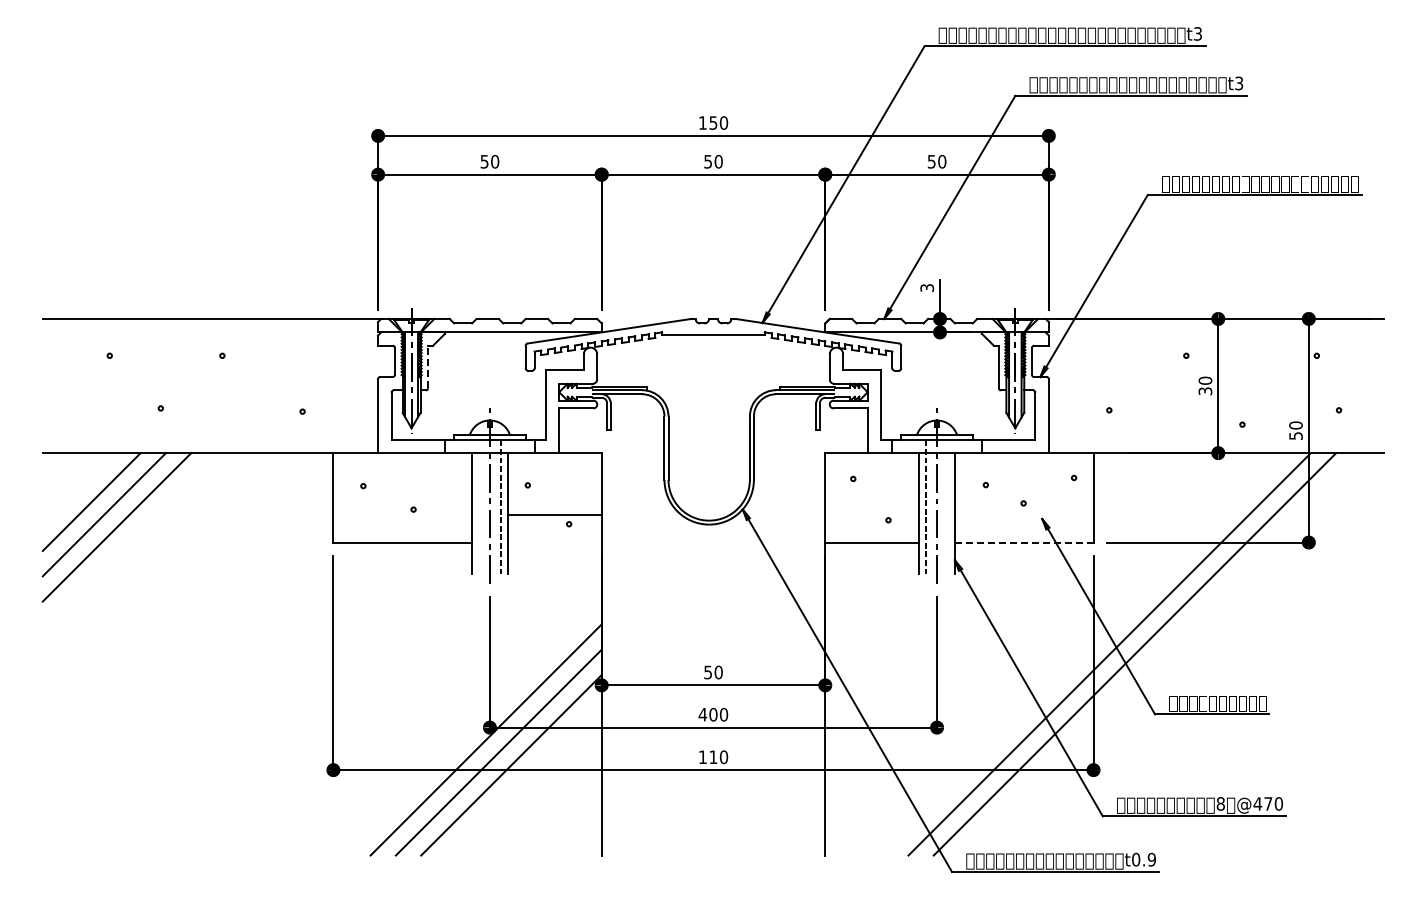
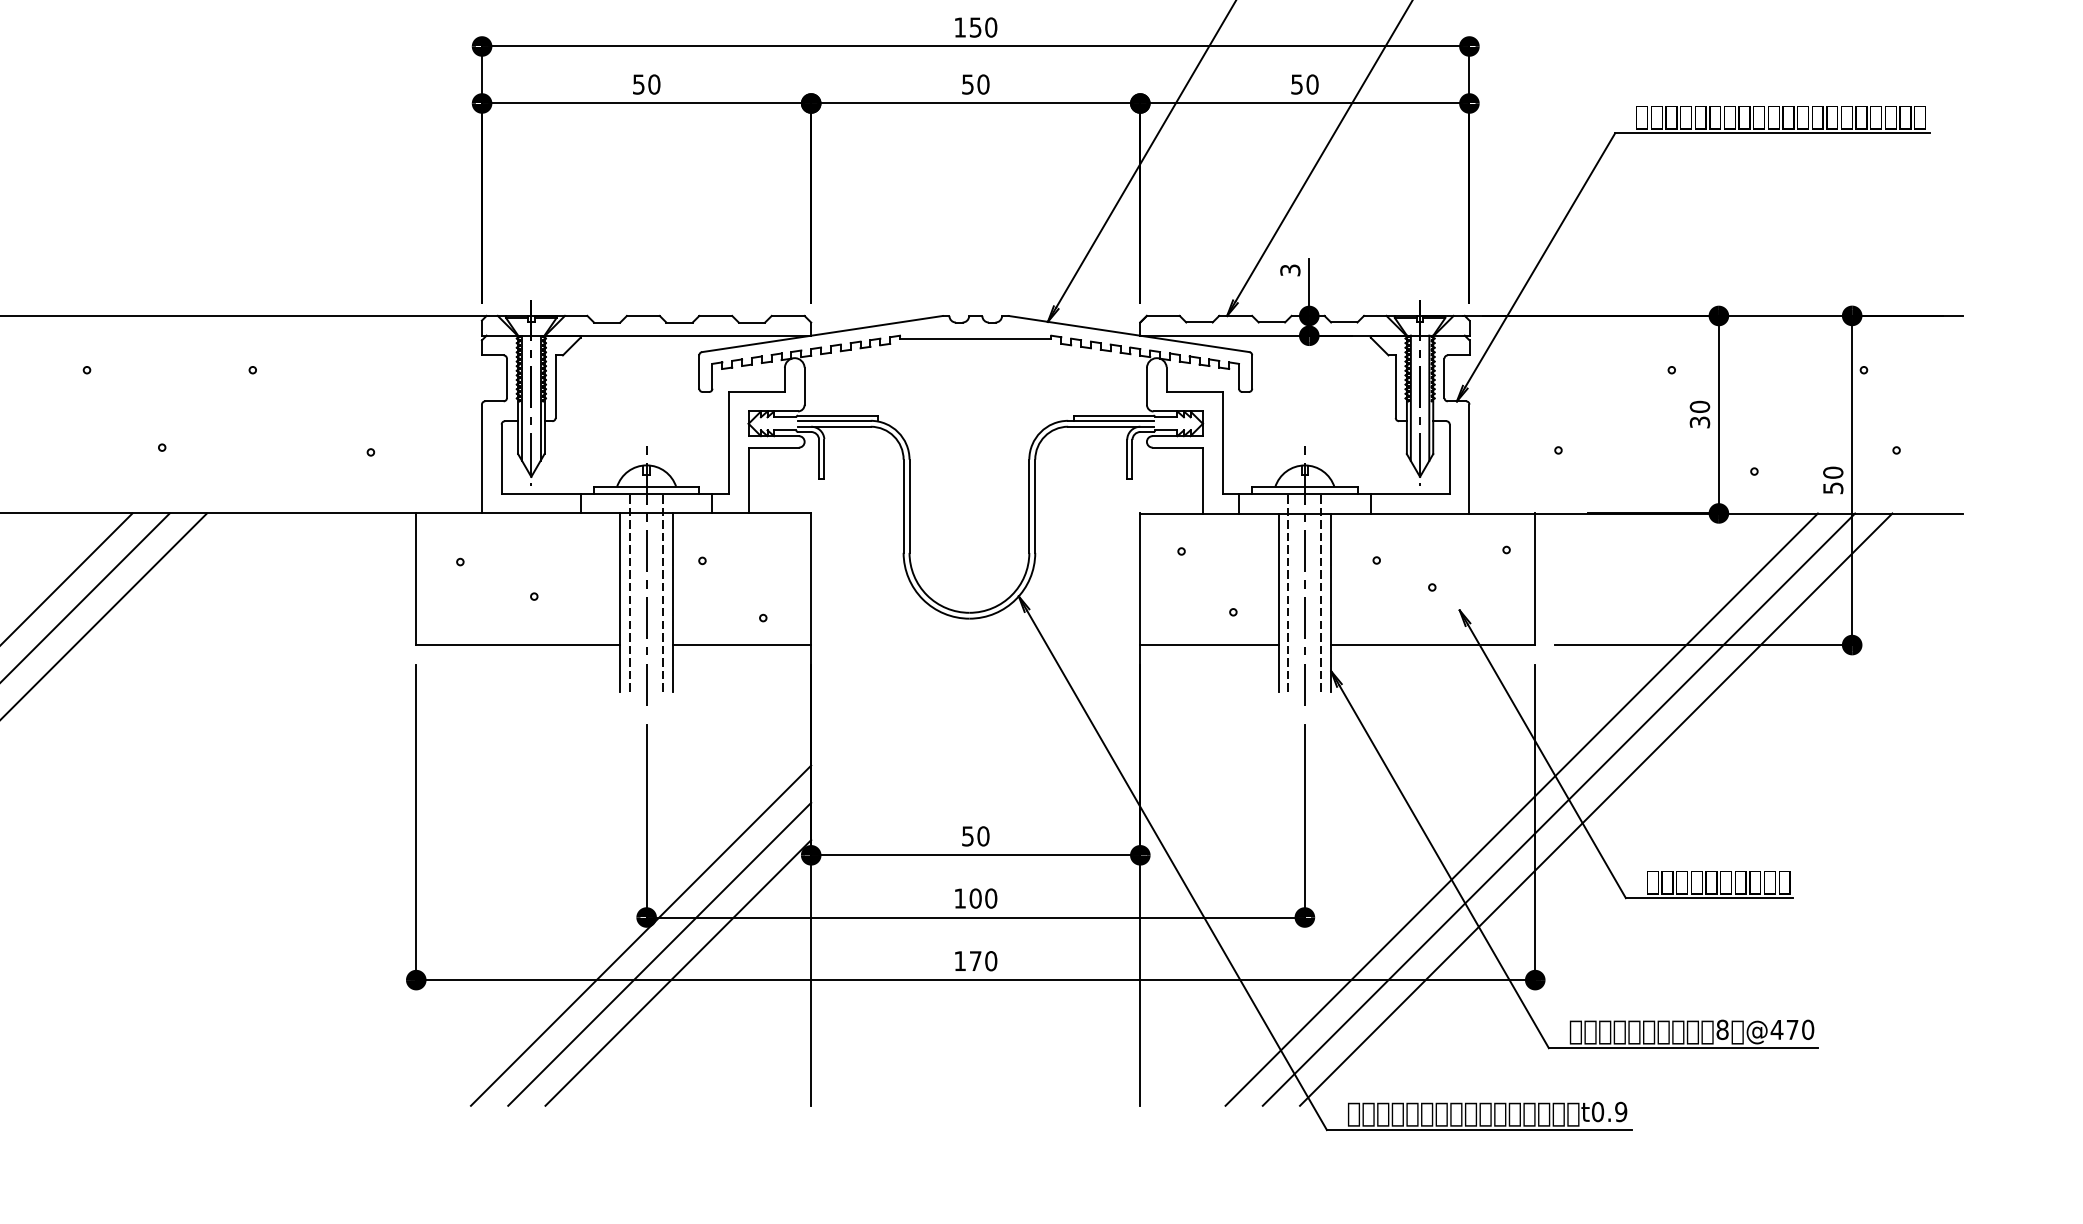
line: (428, 366) -> (556, 385), dashed -> solid
line: (478, 506) -> (629, 592), added
line: (948, 506) -> (1321, 592), added
line: (554, 514) -> (741, 645), moved
line: (1024, 542) -> (1433, 645), dashed -> solid
line: (1084, 654) -> (1521, 809), added
text: (702, 714) -> (959, 898), 400 -> 100
text: (713, 756) -> (975, 960), 110 -> 170

